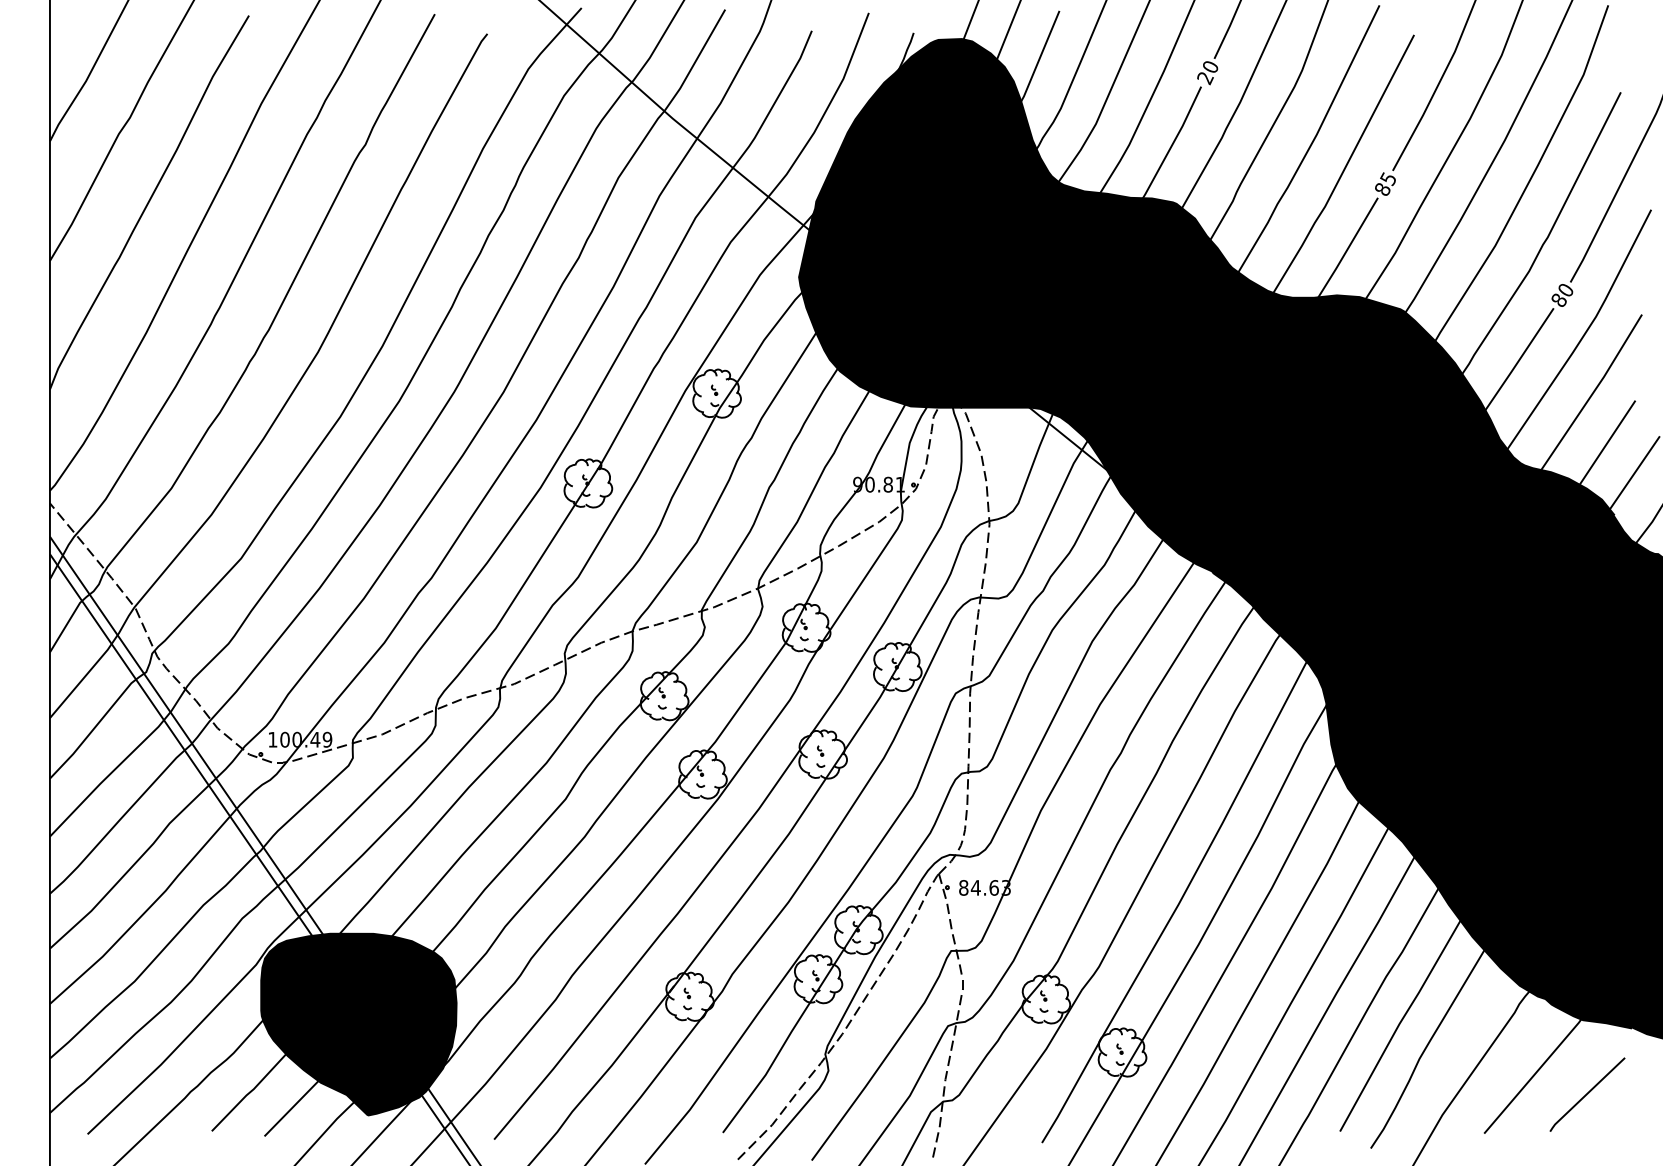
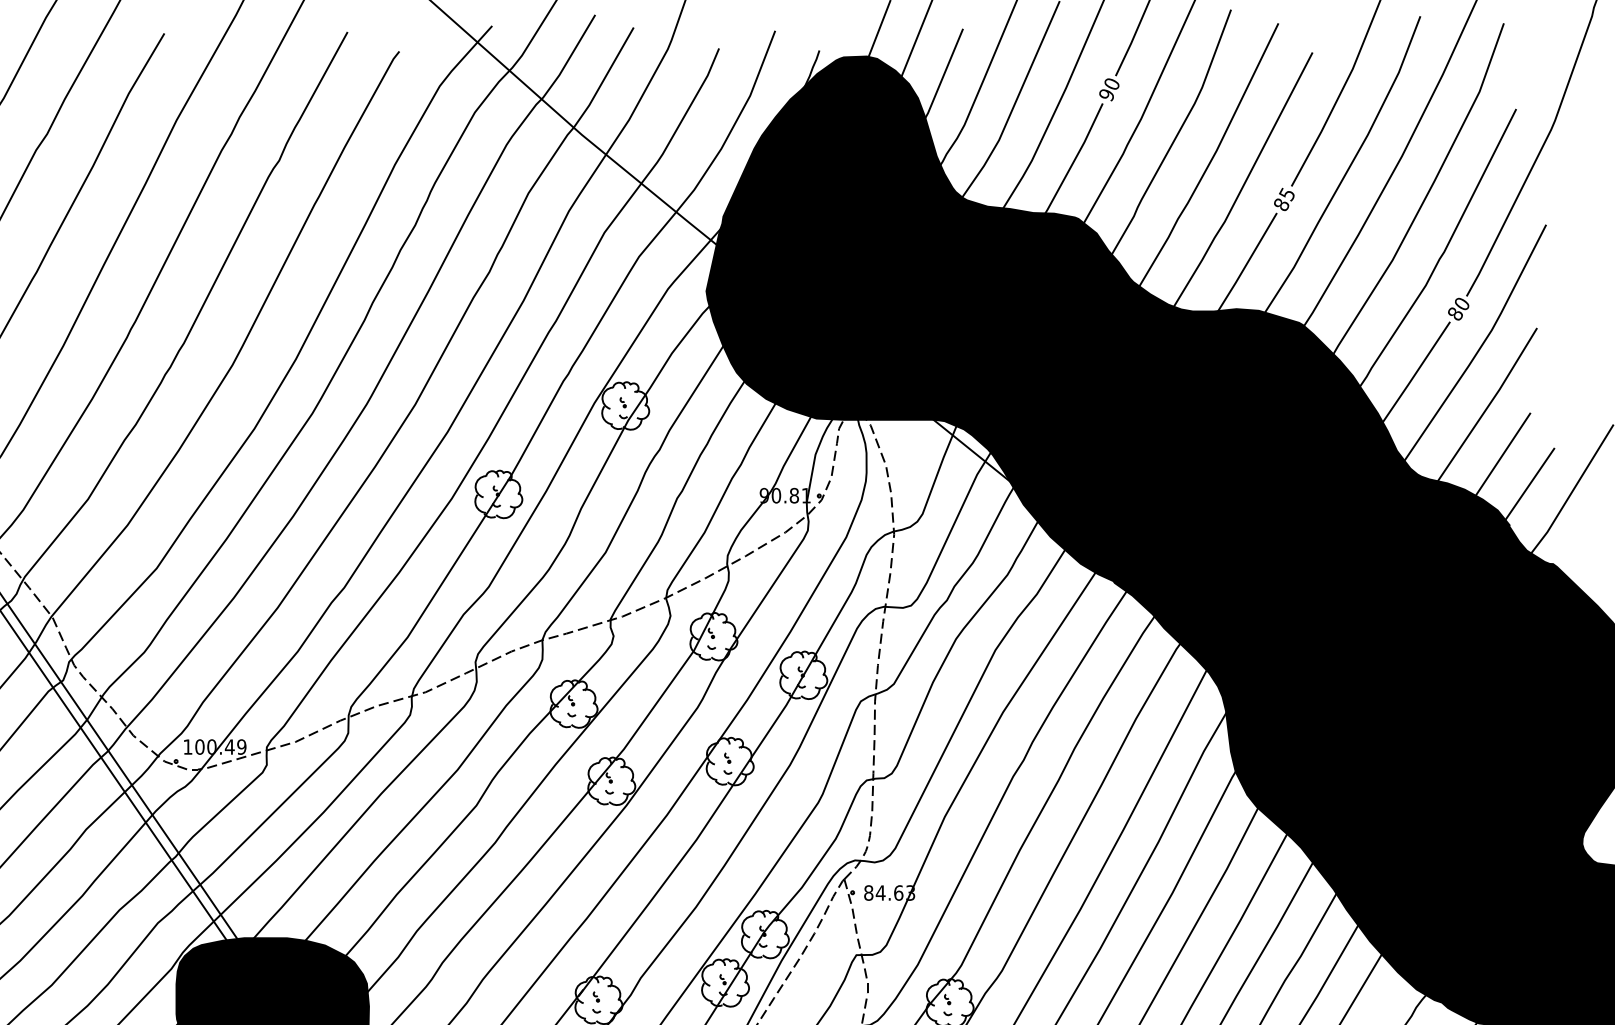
text: (1205, 78) -> (1106, 95), 20 -> 90

